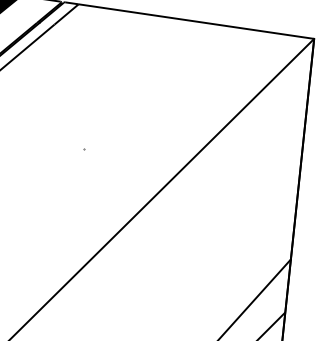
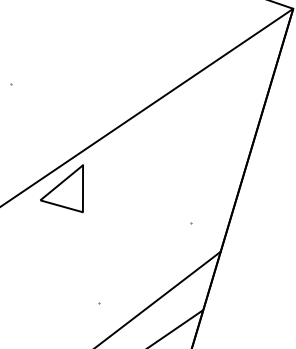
hatch: (193, 264) -> (110, 236), added

